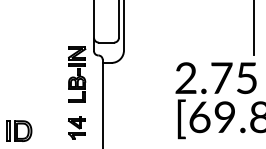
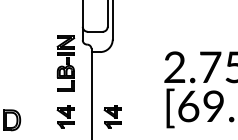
part: (123, 127) -> (112, 116), added

